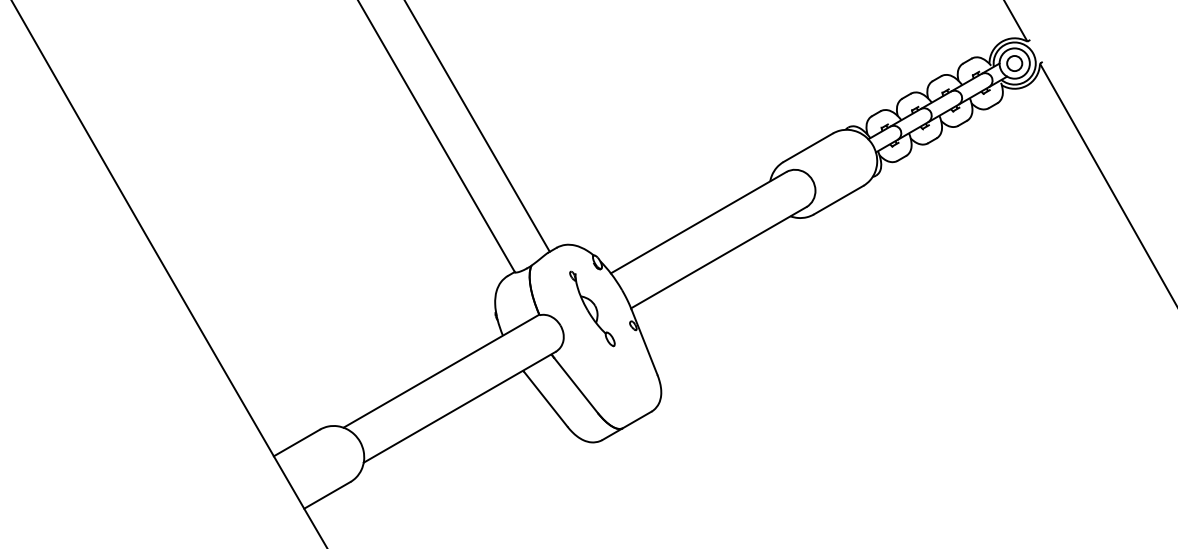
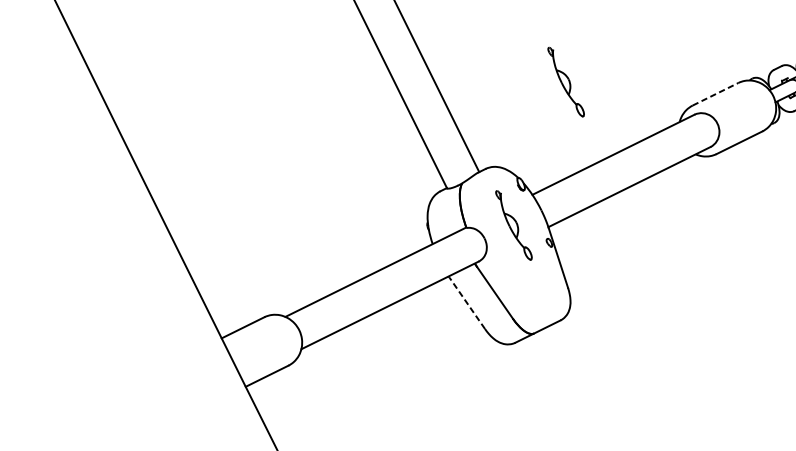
part: (640, 144) -> (566, 81), added
line: (808, 147) -> (715, 94), solid -> dashed
line: (545, 399) -> (466, 303), solid -> dashed

